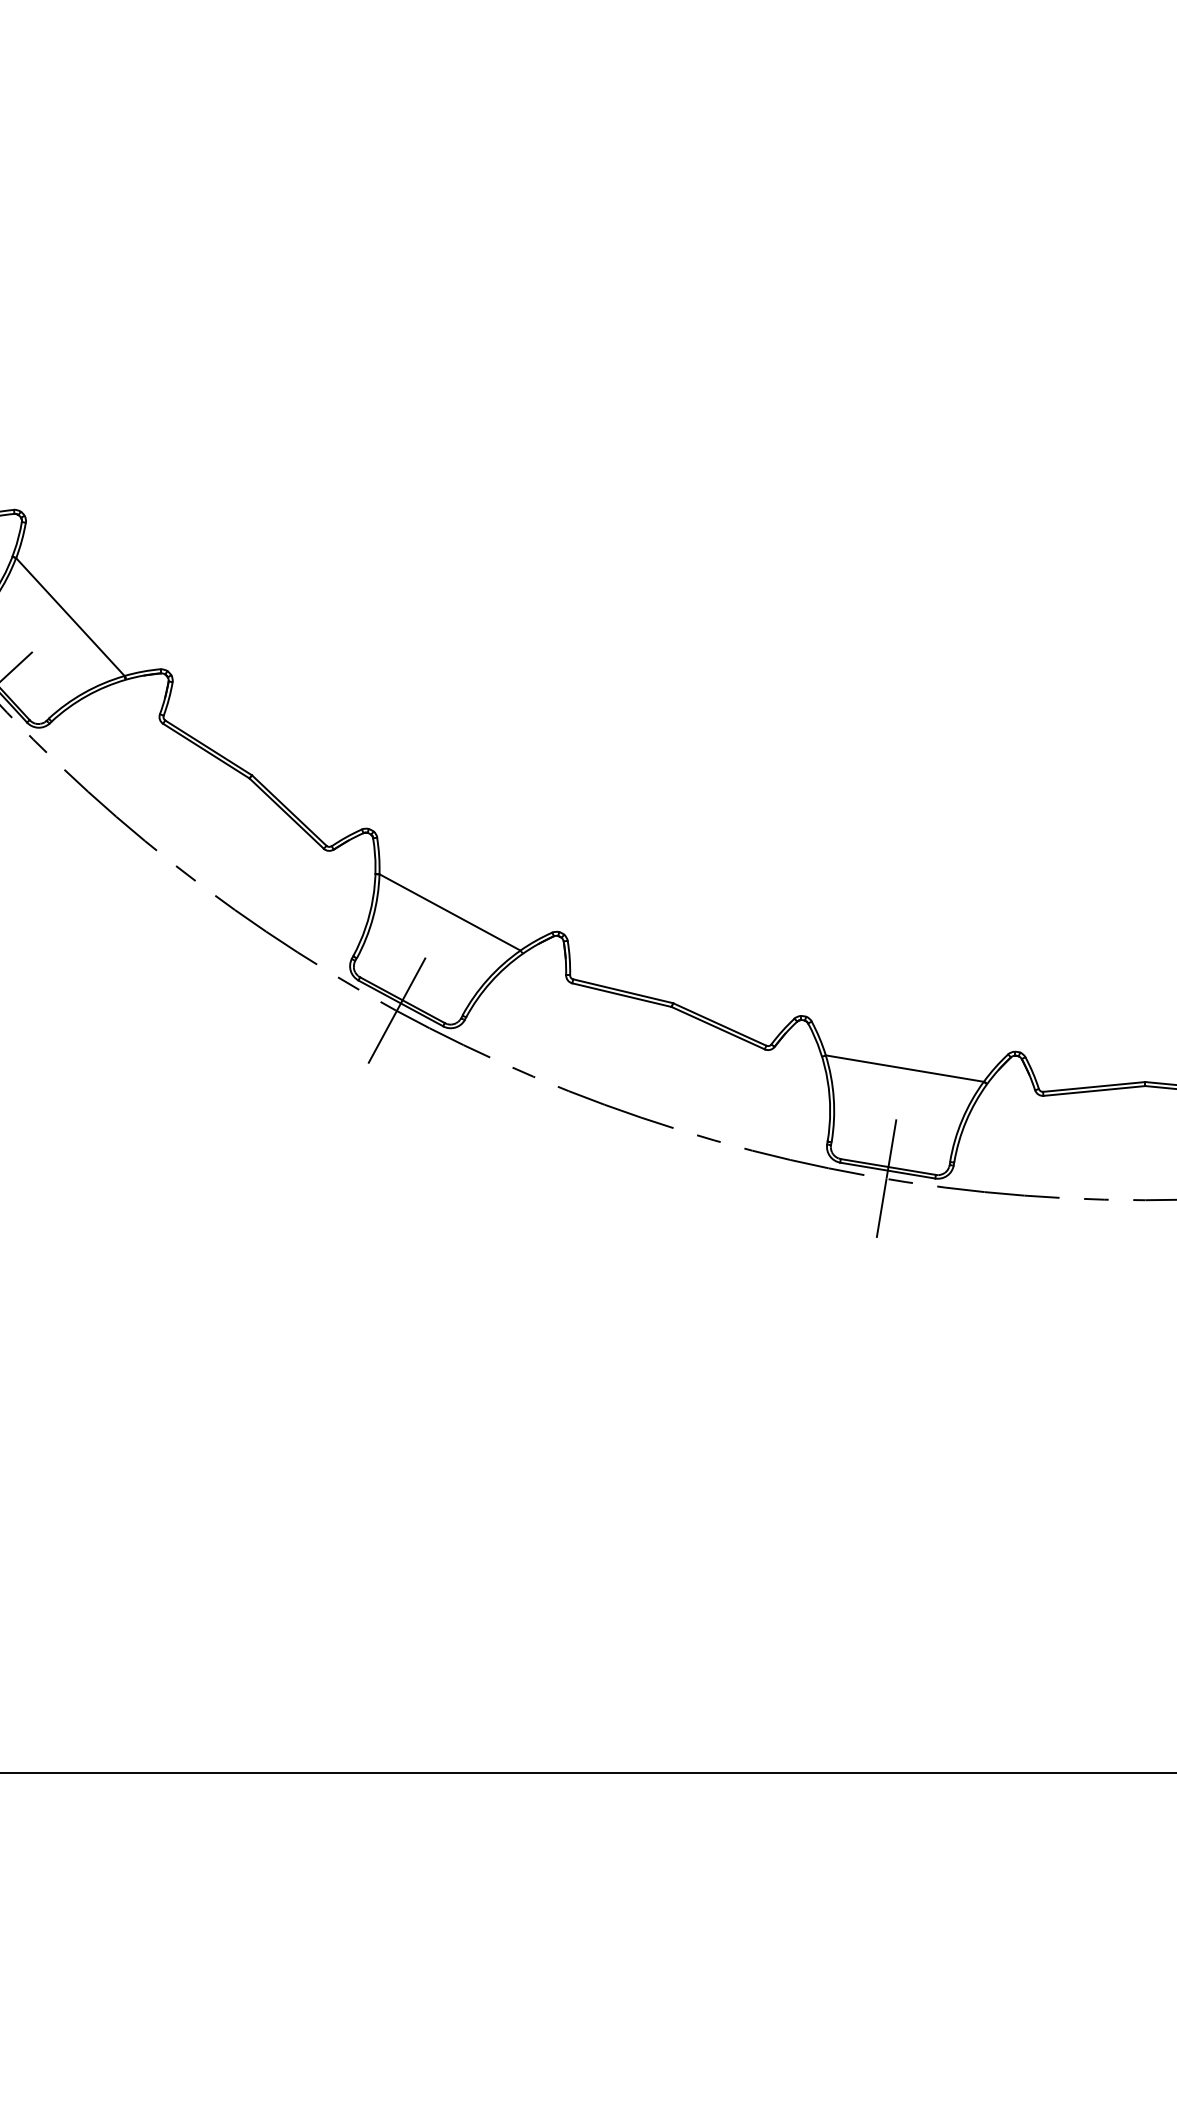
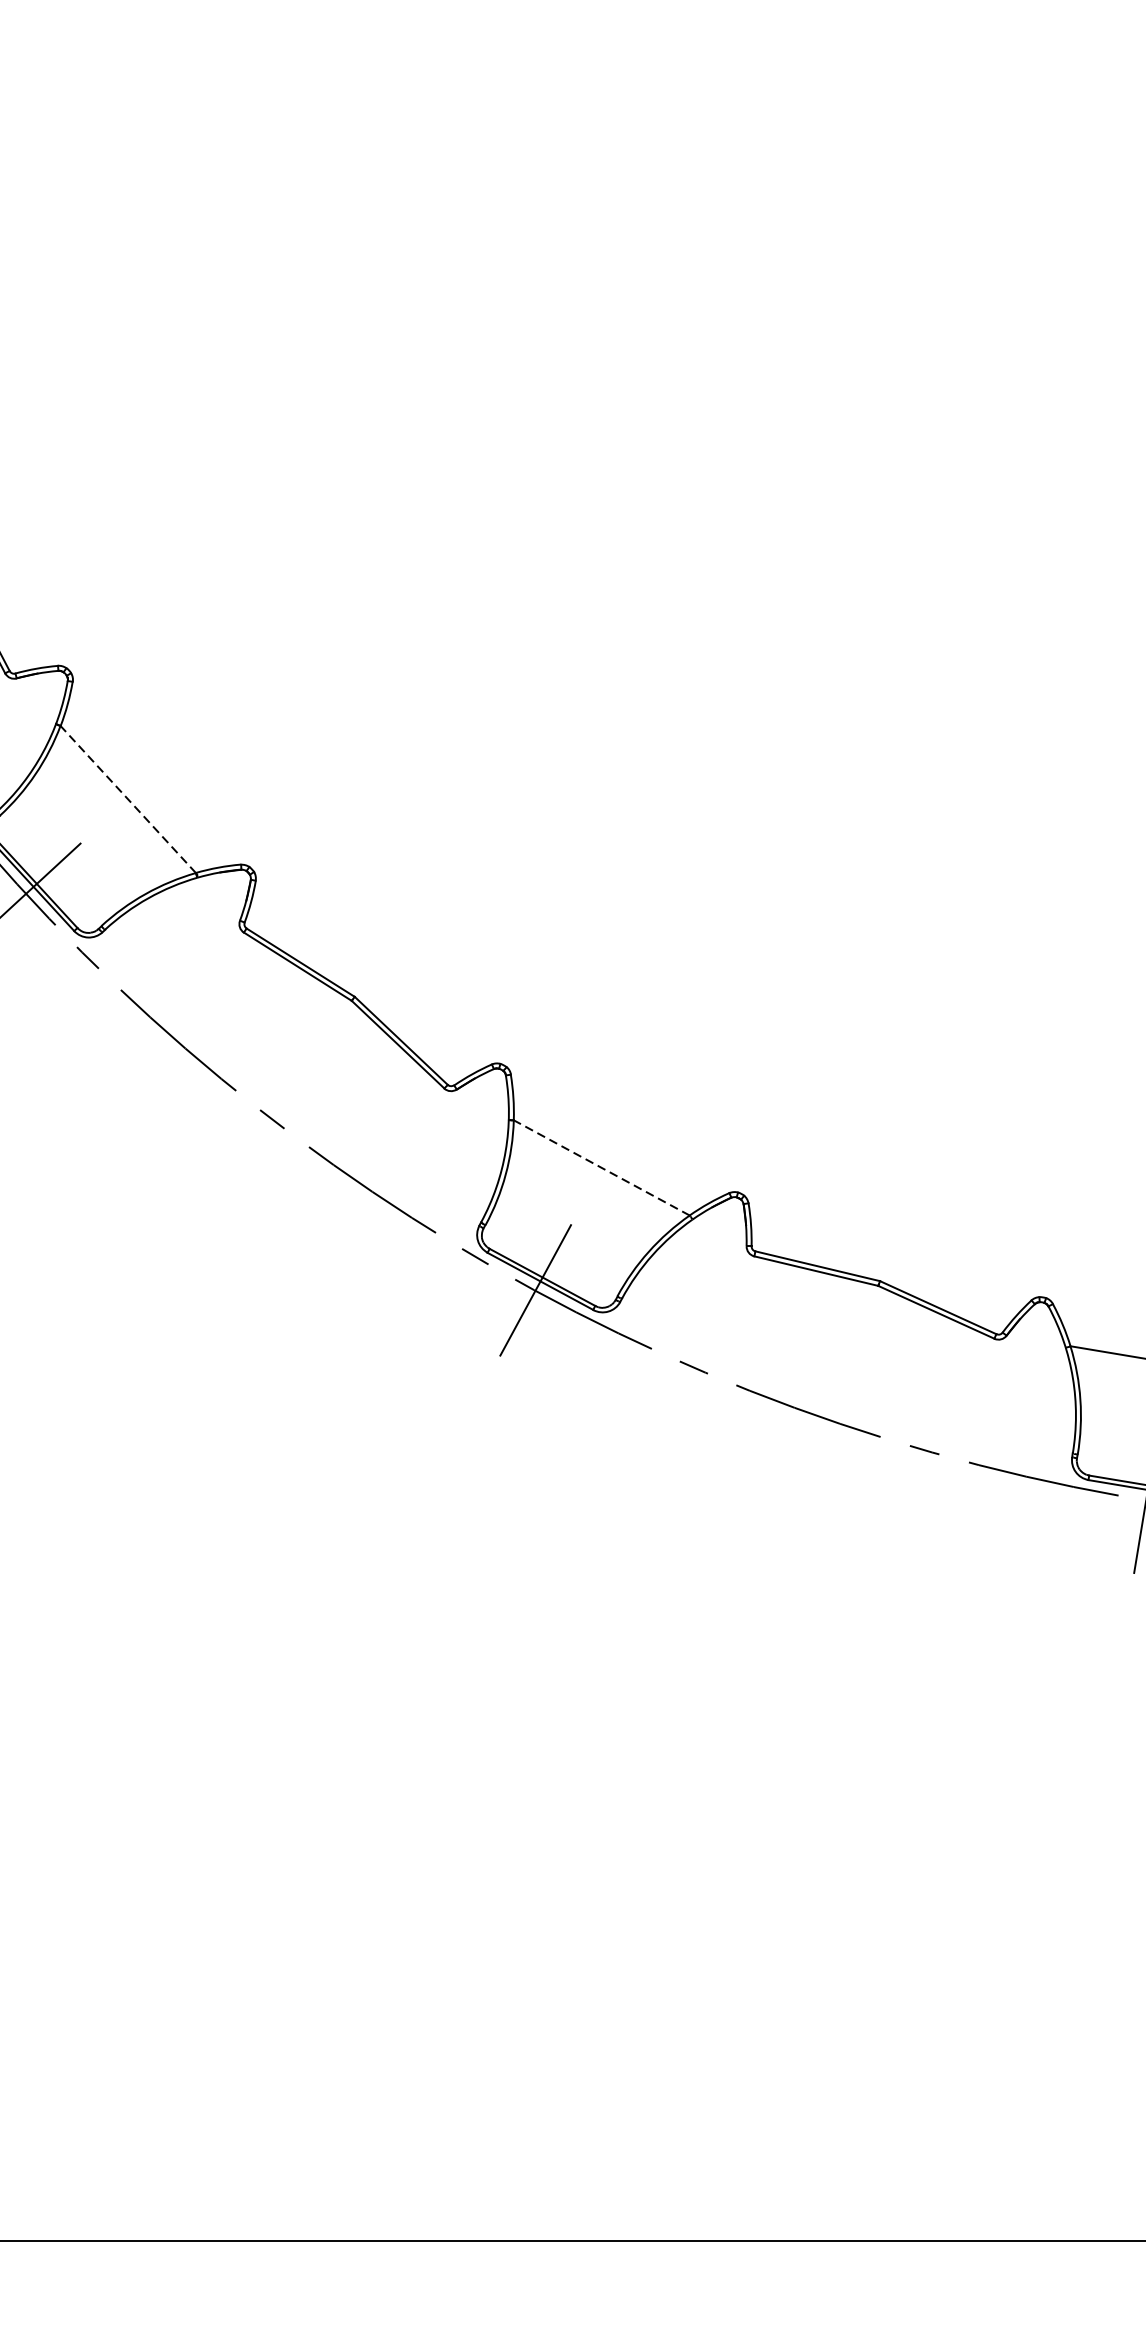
line: (70, 616) -> (128, 798), solid -> dashed
line: (449, 912) -> (601, 1168), solid -> dashed

